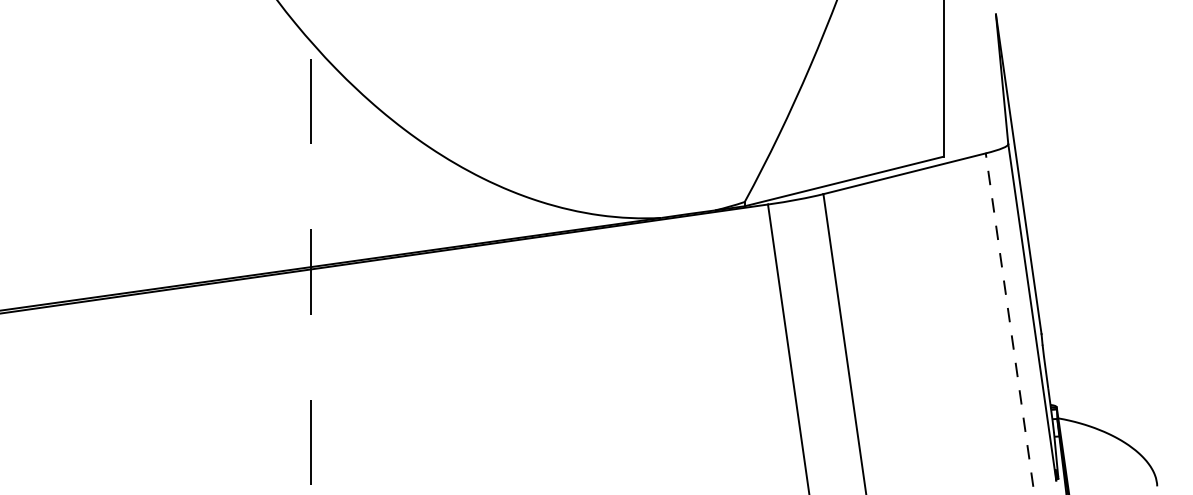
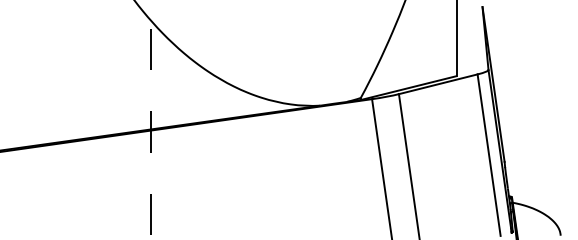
line: (1010, 320) -> (489, 155), dashed -> solid

